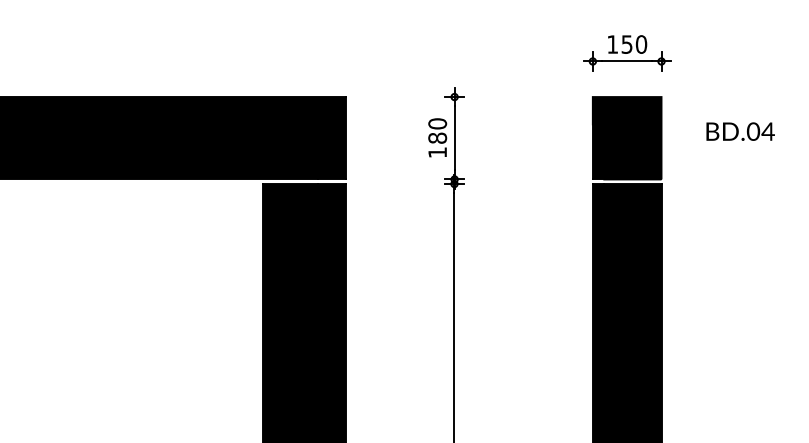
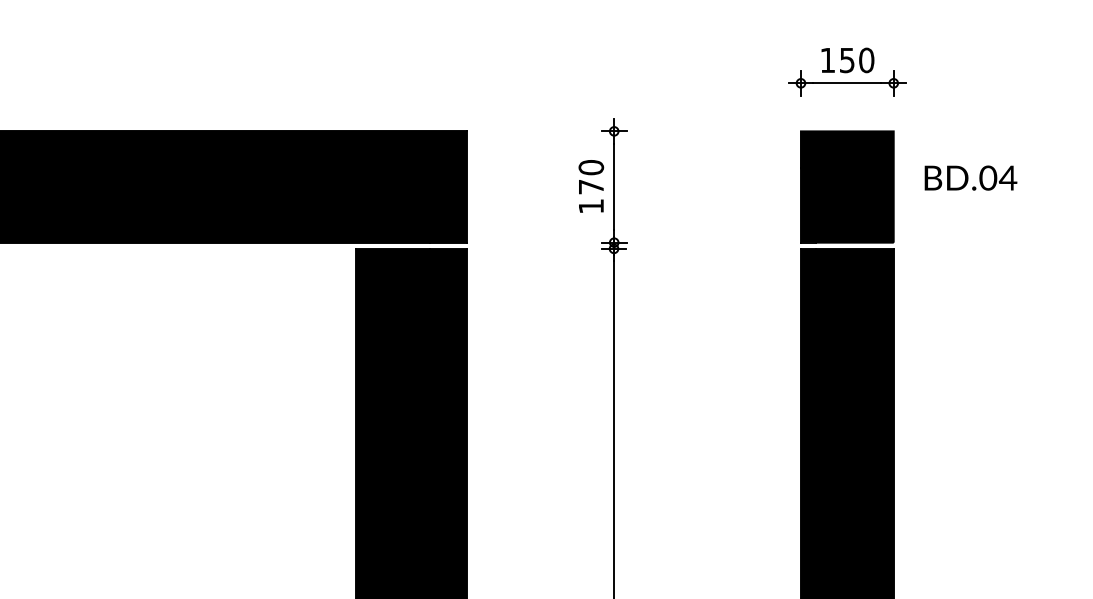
text: (740, 131) -> (970, 177), moved
text: (437, 137) -> (591, 186), 180 -> 170

